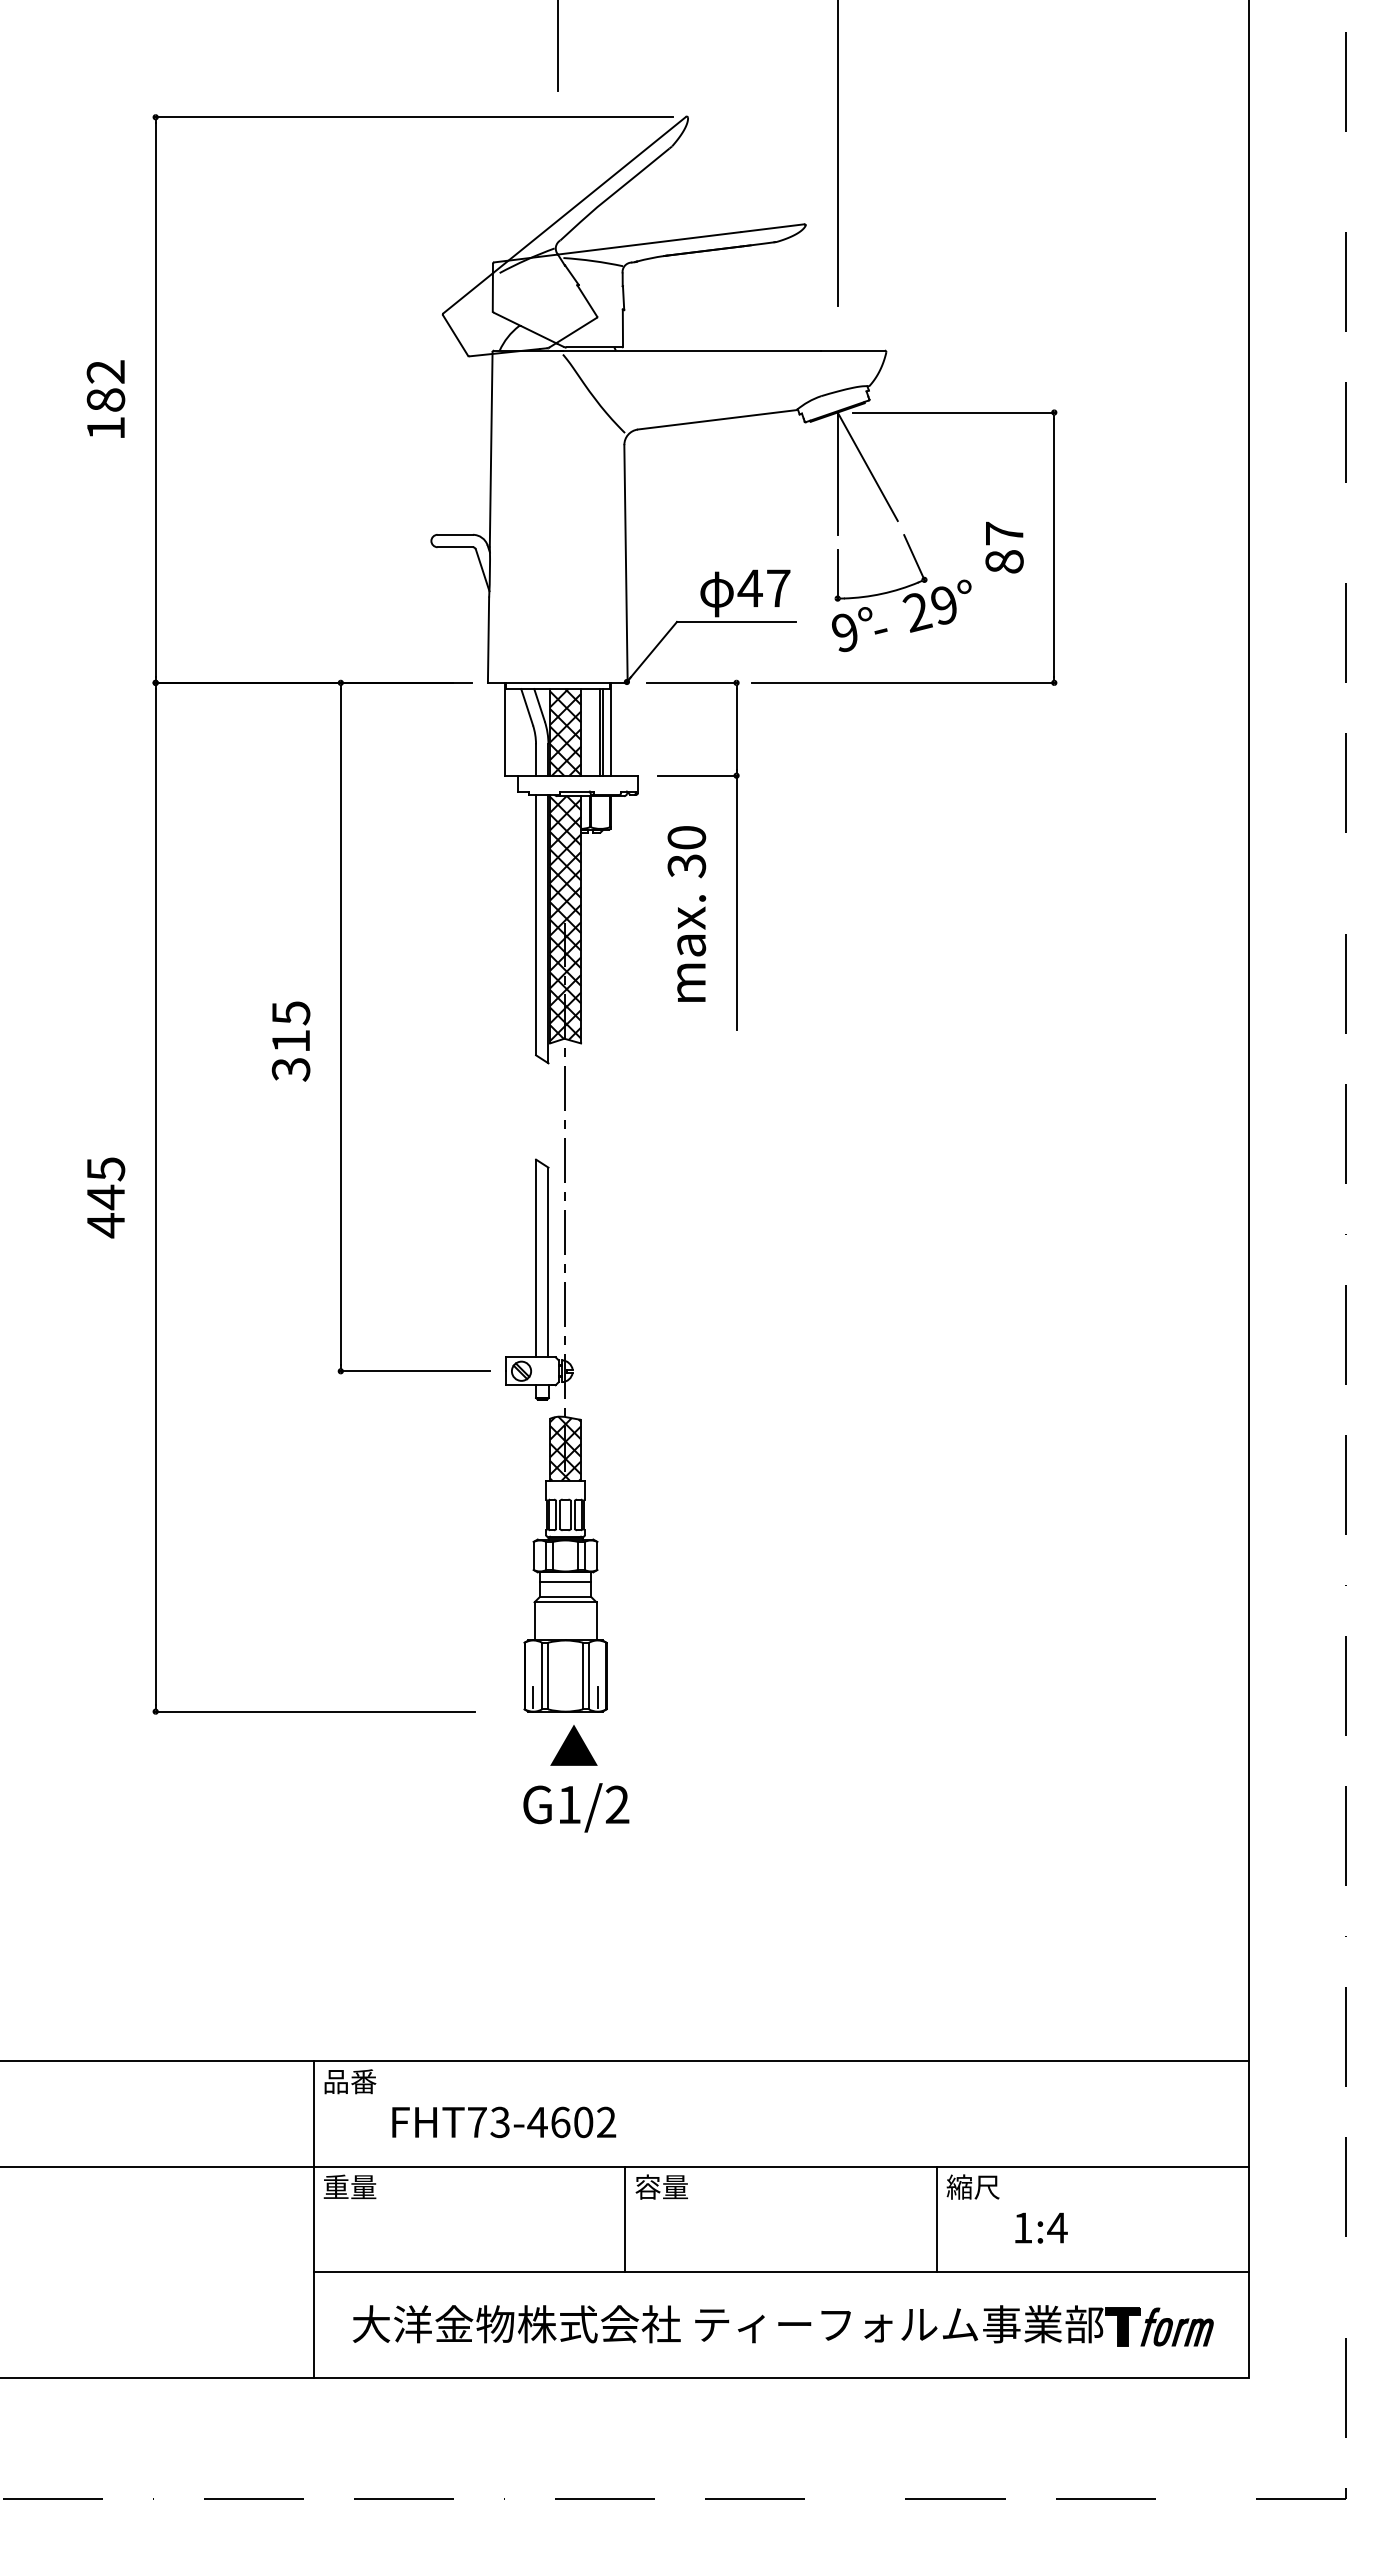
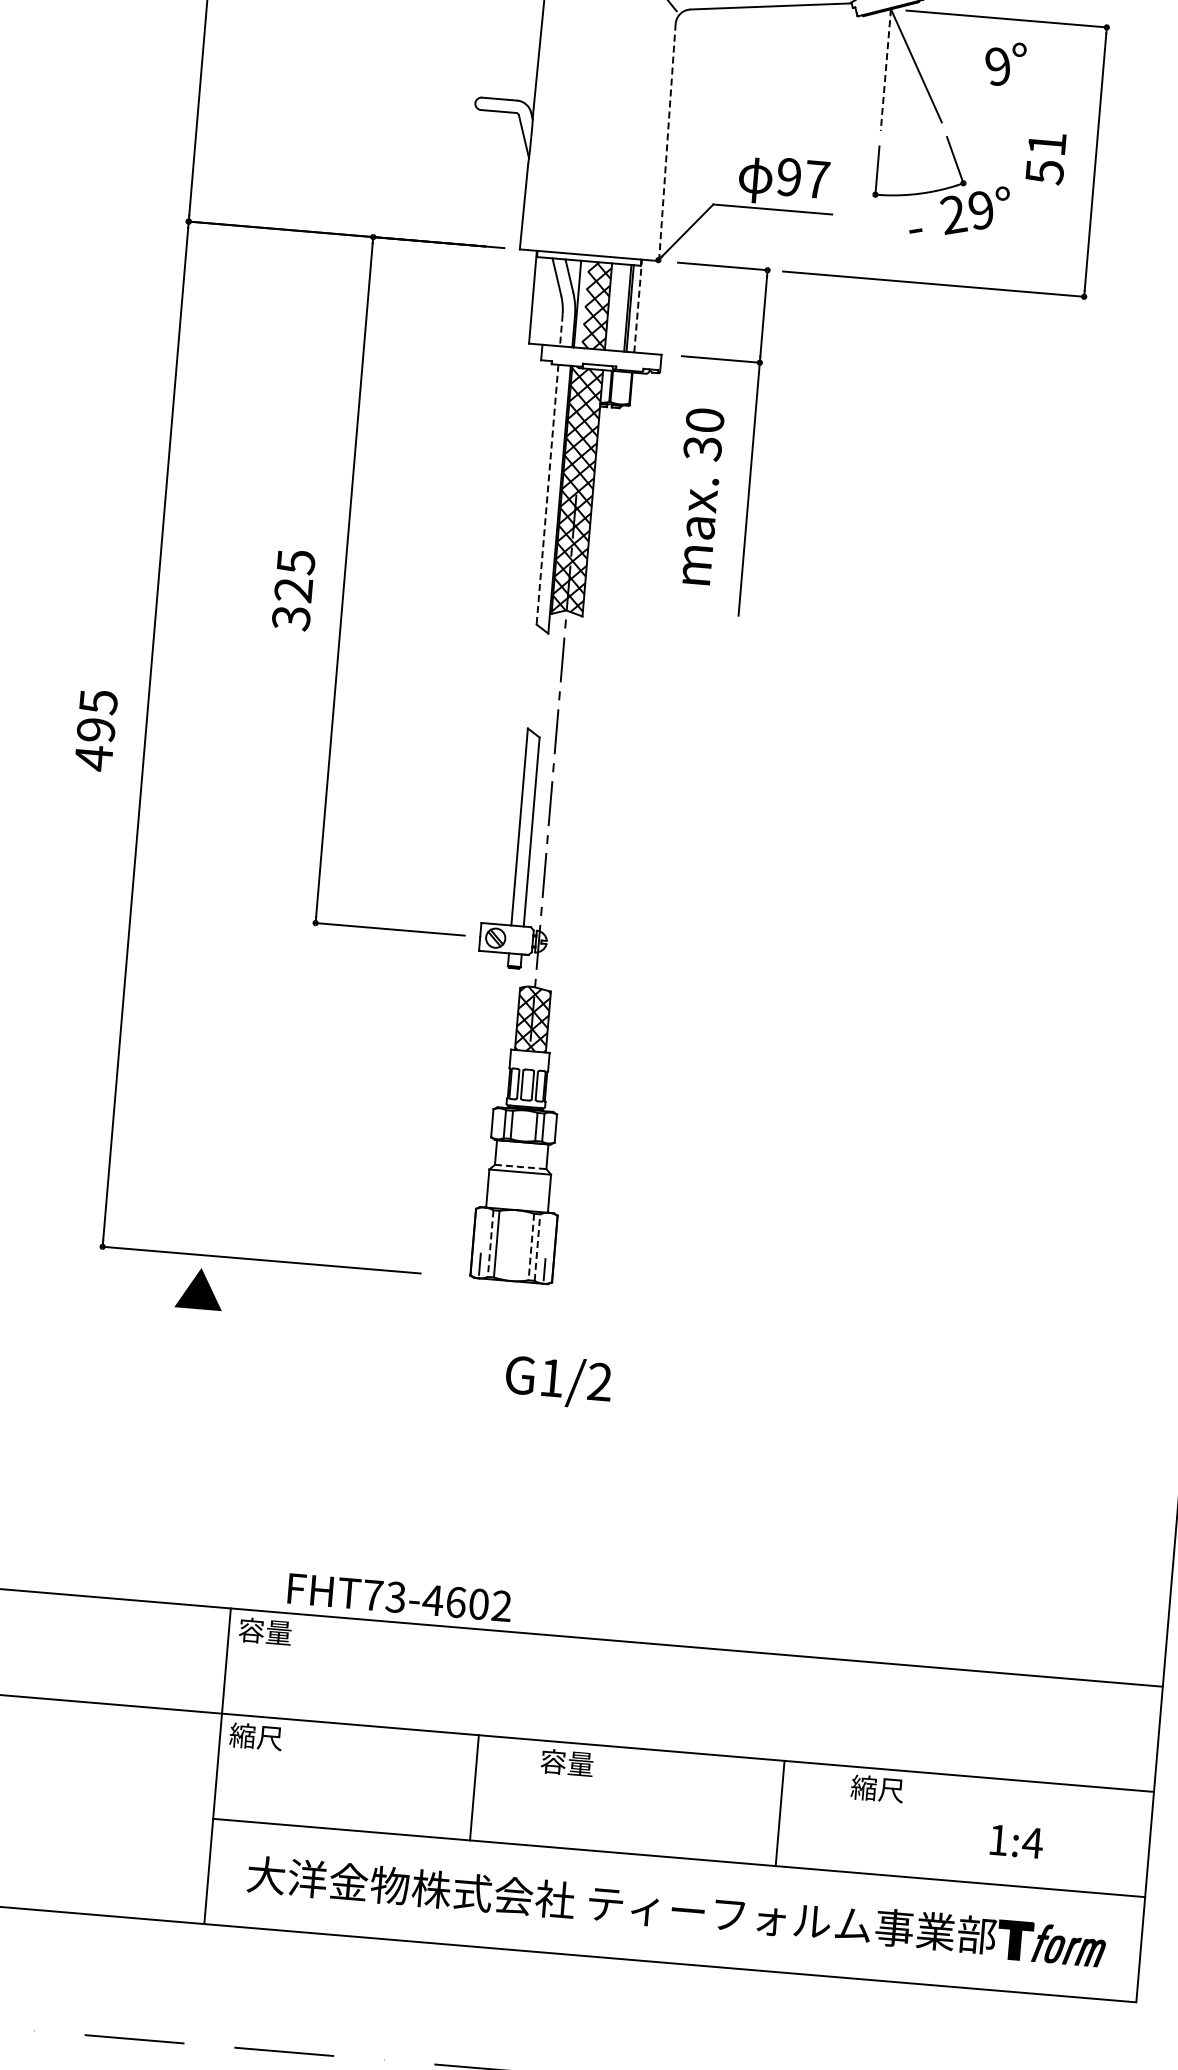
line: (837, 474) -> (885, 71), solid -> dashed
text: (1004, 547) -> (1045, 157), 87 -> 51
line: (626, 564) -> (667, 143), solid -> dashed
text: (749, 588) -> (788, 177), 47 -> 97
text: (852, 629) -> (1005, 64), moved
line: (610, 729) -> (638, 306), solid -> dashed
hatch: (553, 732) -> (581, 304), removed
line: (536, 760) -> (561, 330), solid -> dashed
line: (536, 925) -> (547, 495), solid -> dashed
text: (290, 1041) -> (293, 590), 315 -> 325
text: (105, 1197) -> (95, 730), 445 -> 495
line: (565, 1581) -> (521, 1151), removed
line: (565, 1597) -> (520, 1167), solid -> dashed
line: (589, 1675) -> (537, 1247), solid -> dashed
line: (542, 1676) -> (491, 1244), solid -> dashed
line: (582, 1676) -> (530, 1247), solid -> dashed
text: (573, 1745) -> (199, 1288), moved
text: (576, 1807) -> (558, 1381), moved
text: (349, 2081) -> (264, 1631), 品番 -> 容量
text: (504, 2122) -> (400, 1597), moved
text: (349, 2186) -> (256, 1736), 重量 -> 縮尺
line: (625, 2219) -> (474, 1787), moved
line: (937, 2219) -> (780, 1813), moved
text: (1041, 2227) -> (1016, 1841), moved

